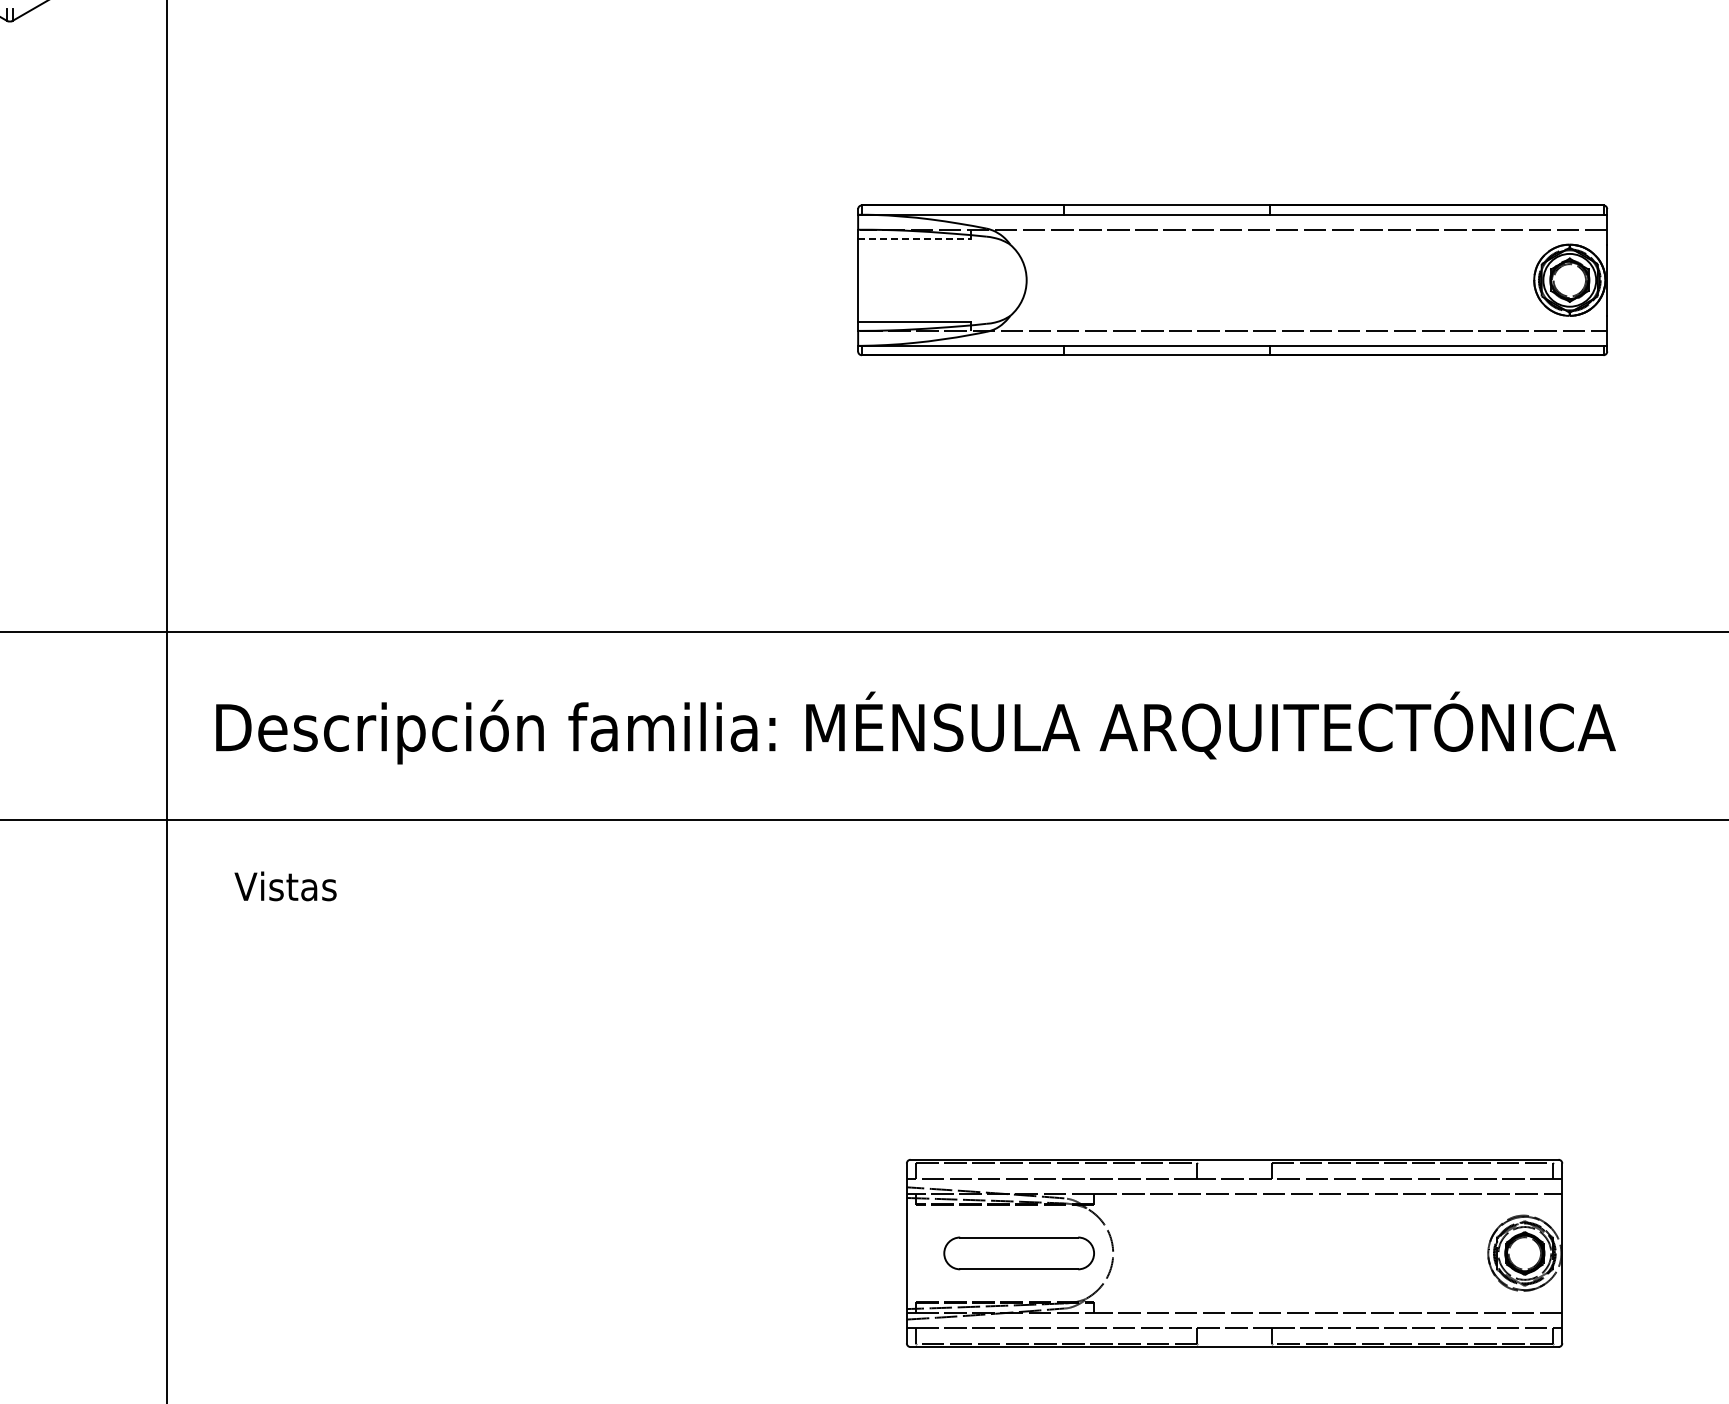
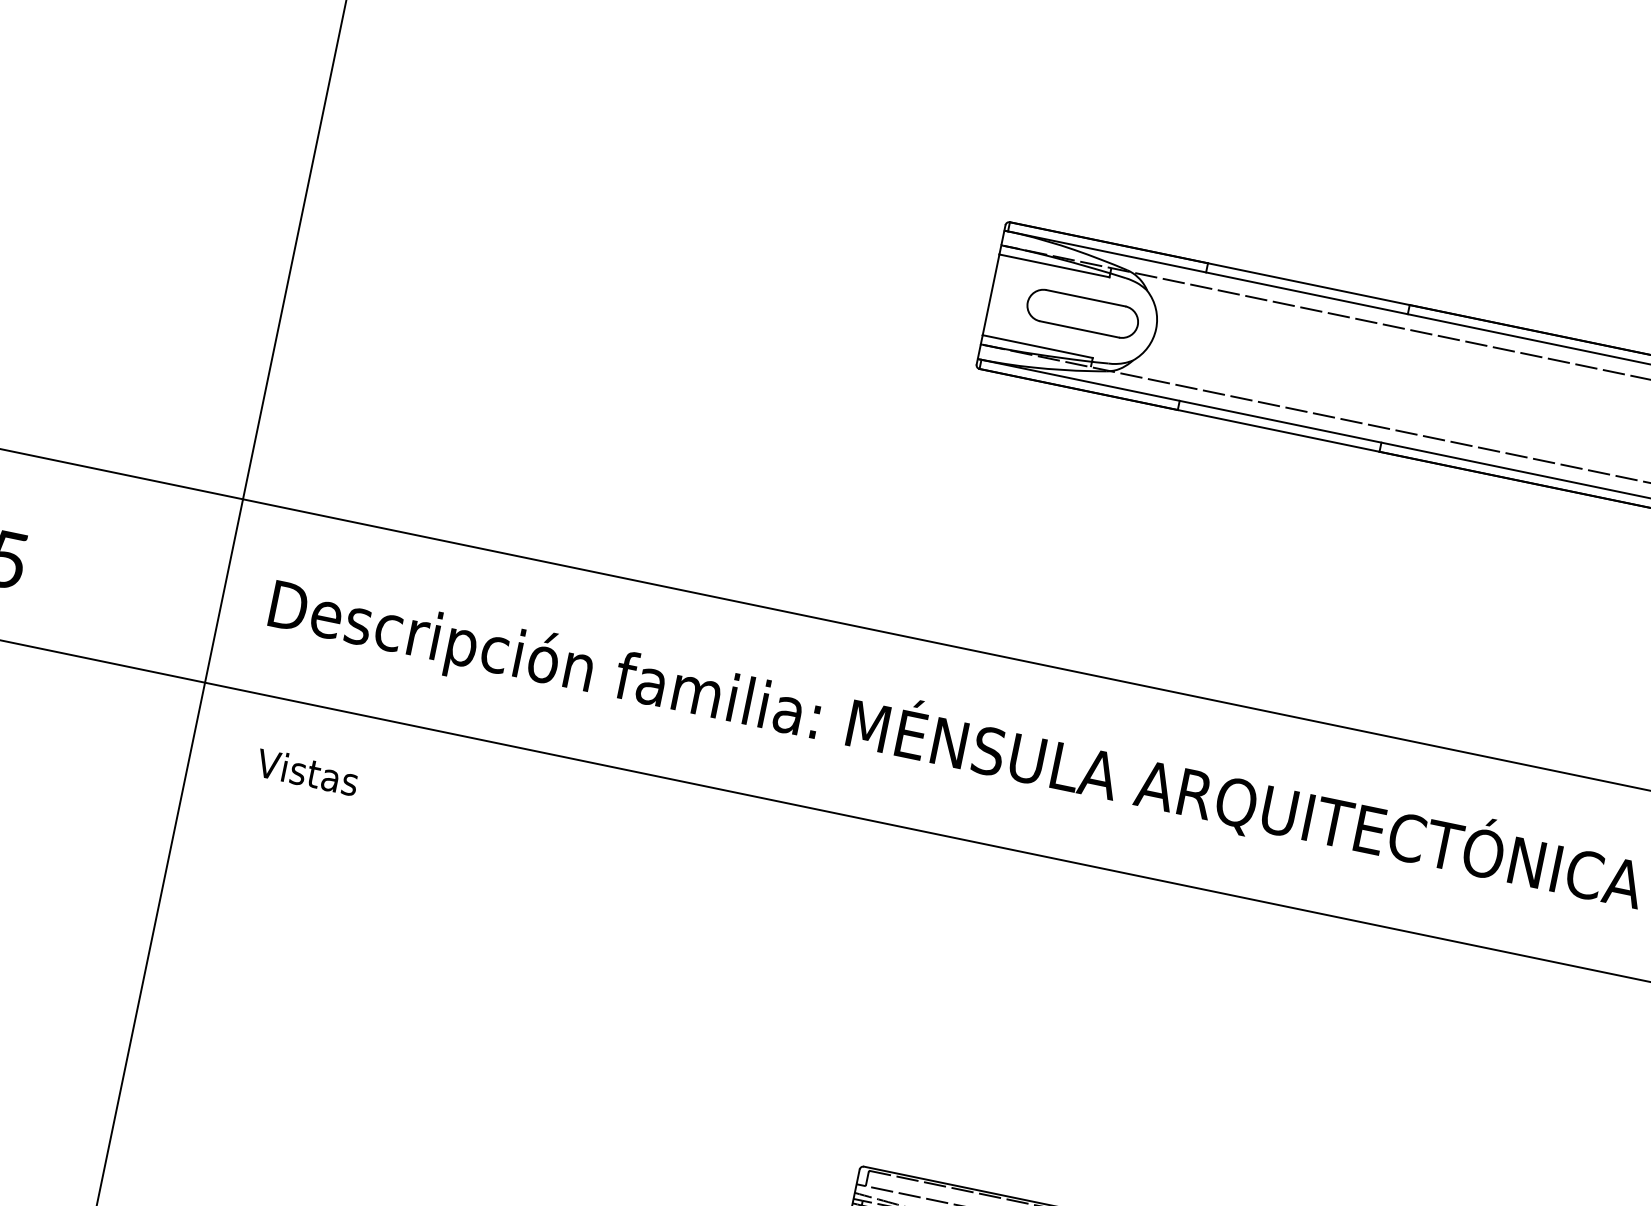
line: (914, 239) -> (1054, 266), dashed -> solid
part: (951, 280) -> (1082, 313), added

